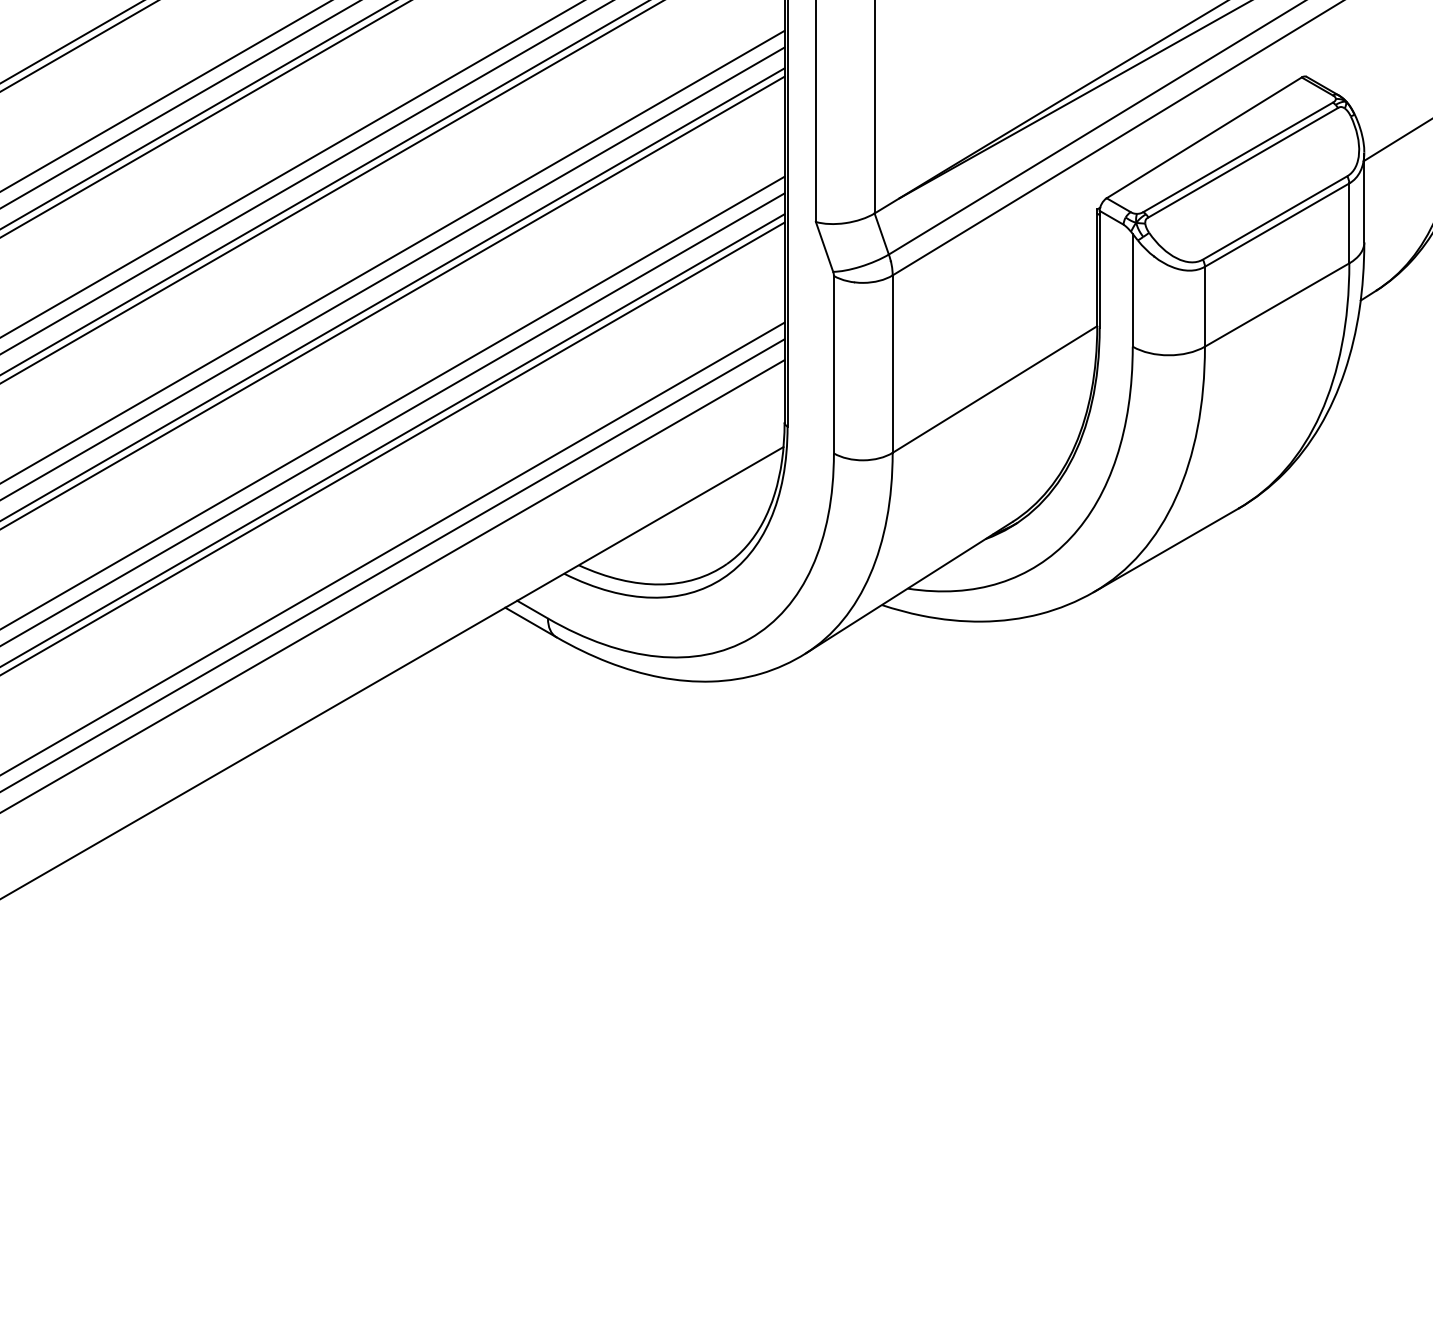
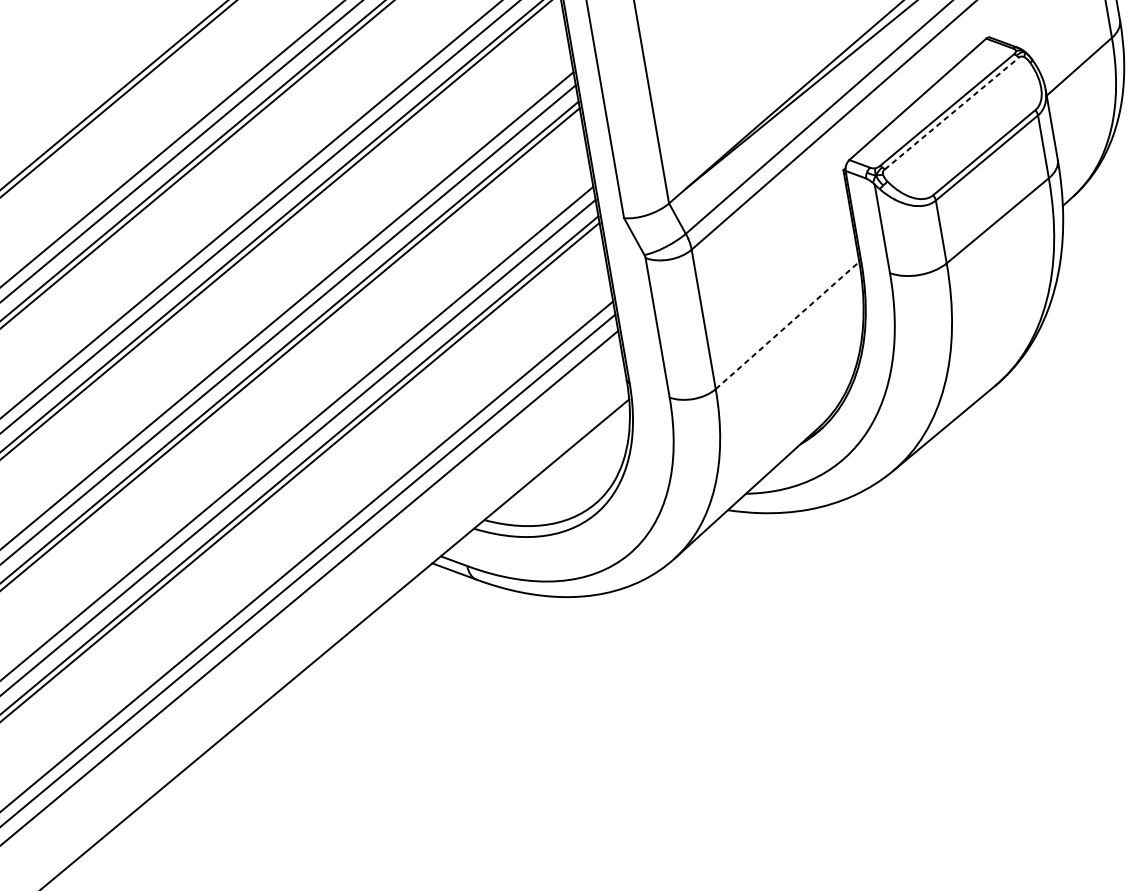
line: (1243, 162) -> (952, 113), solid -> dashed
line: (995, 389) -> (787, 325), solid -> dashed

